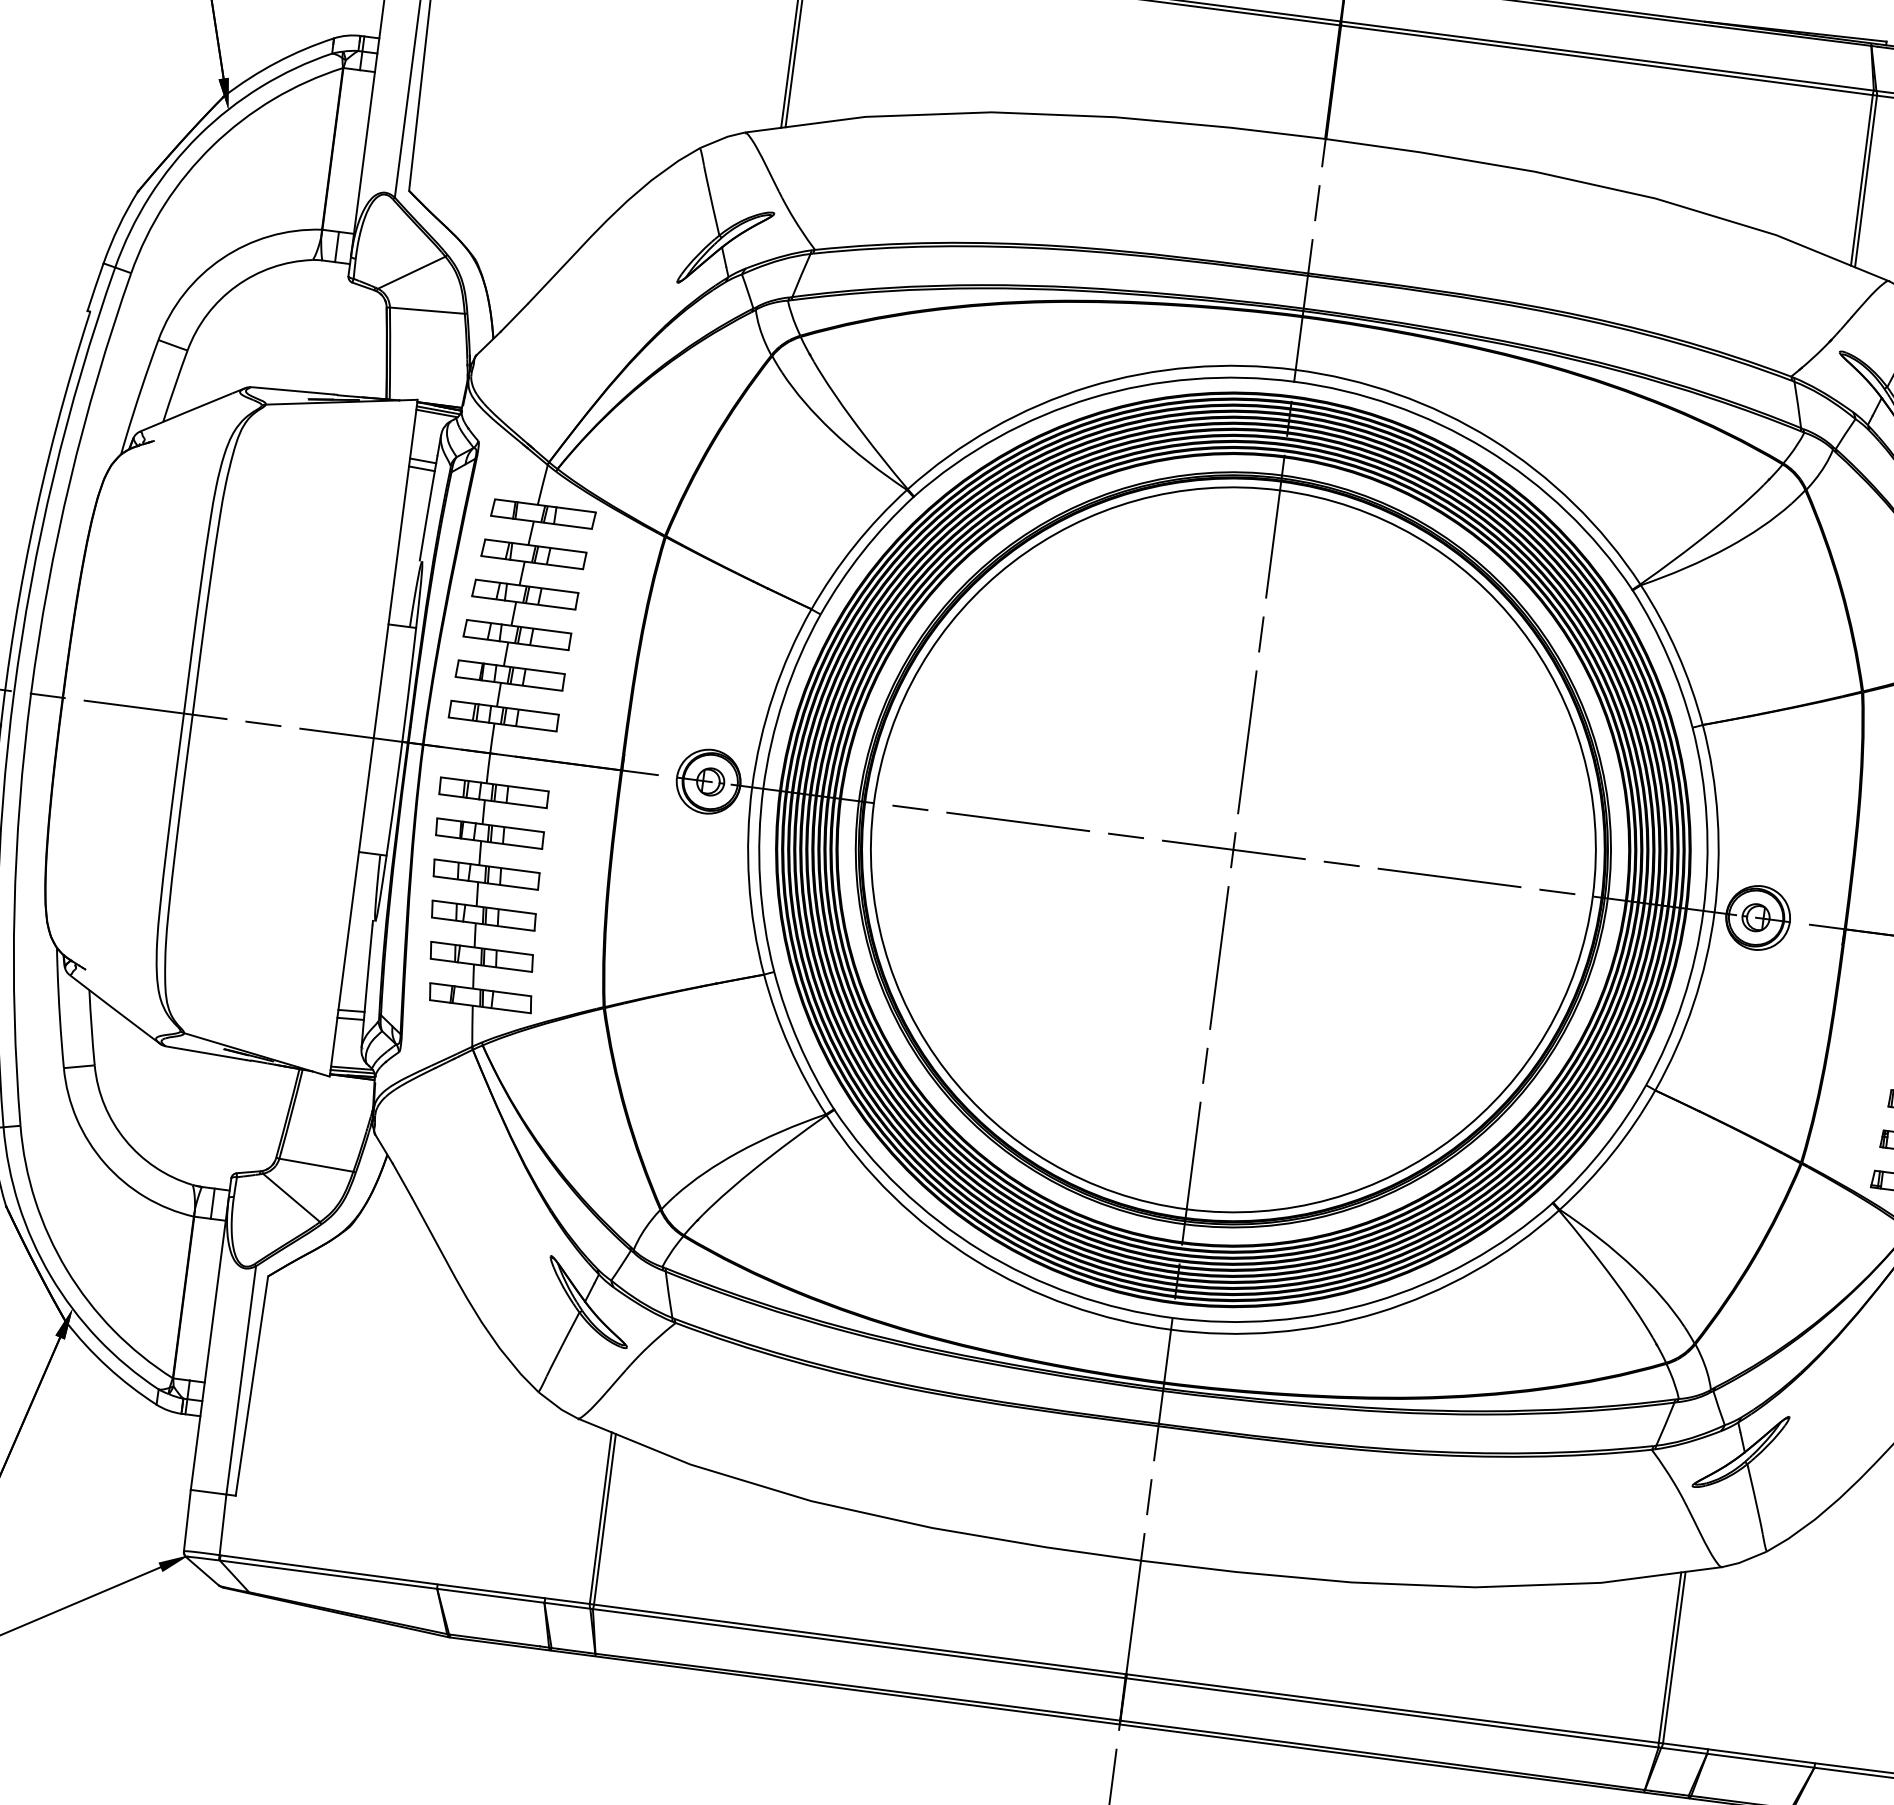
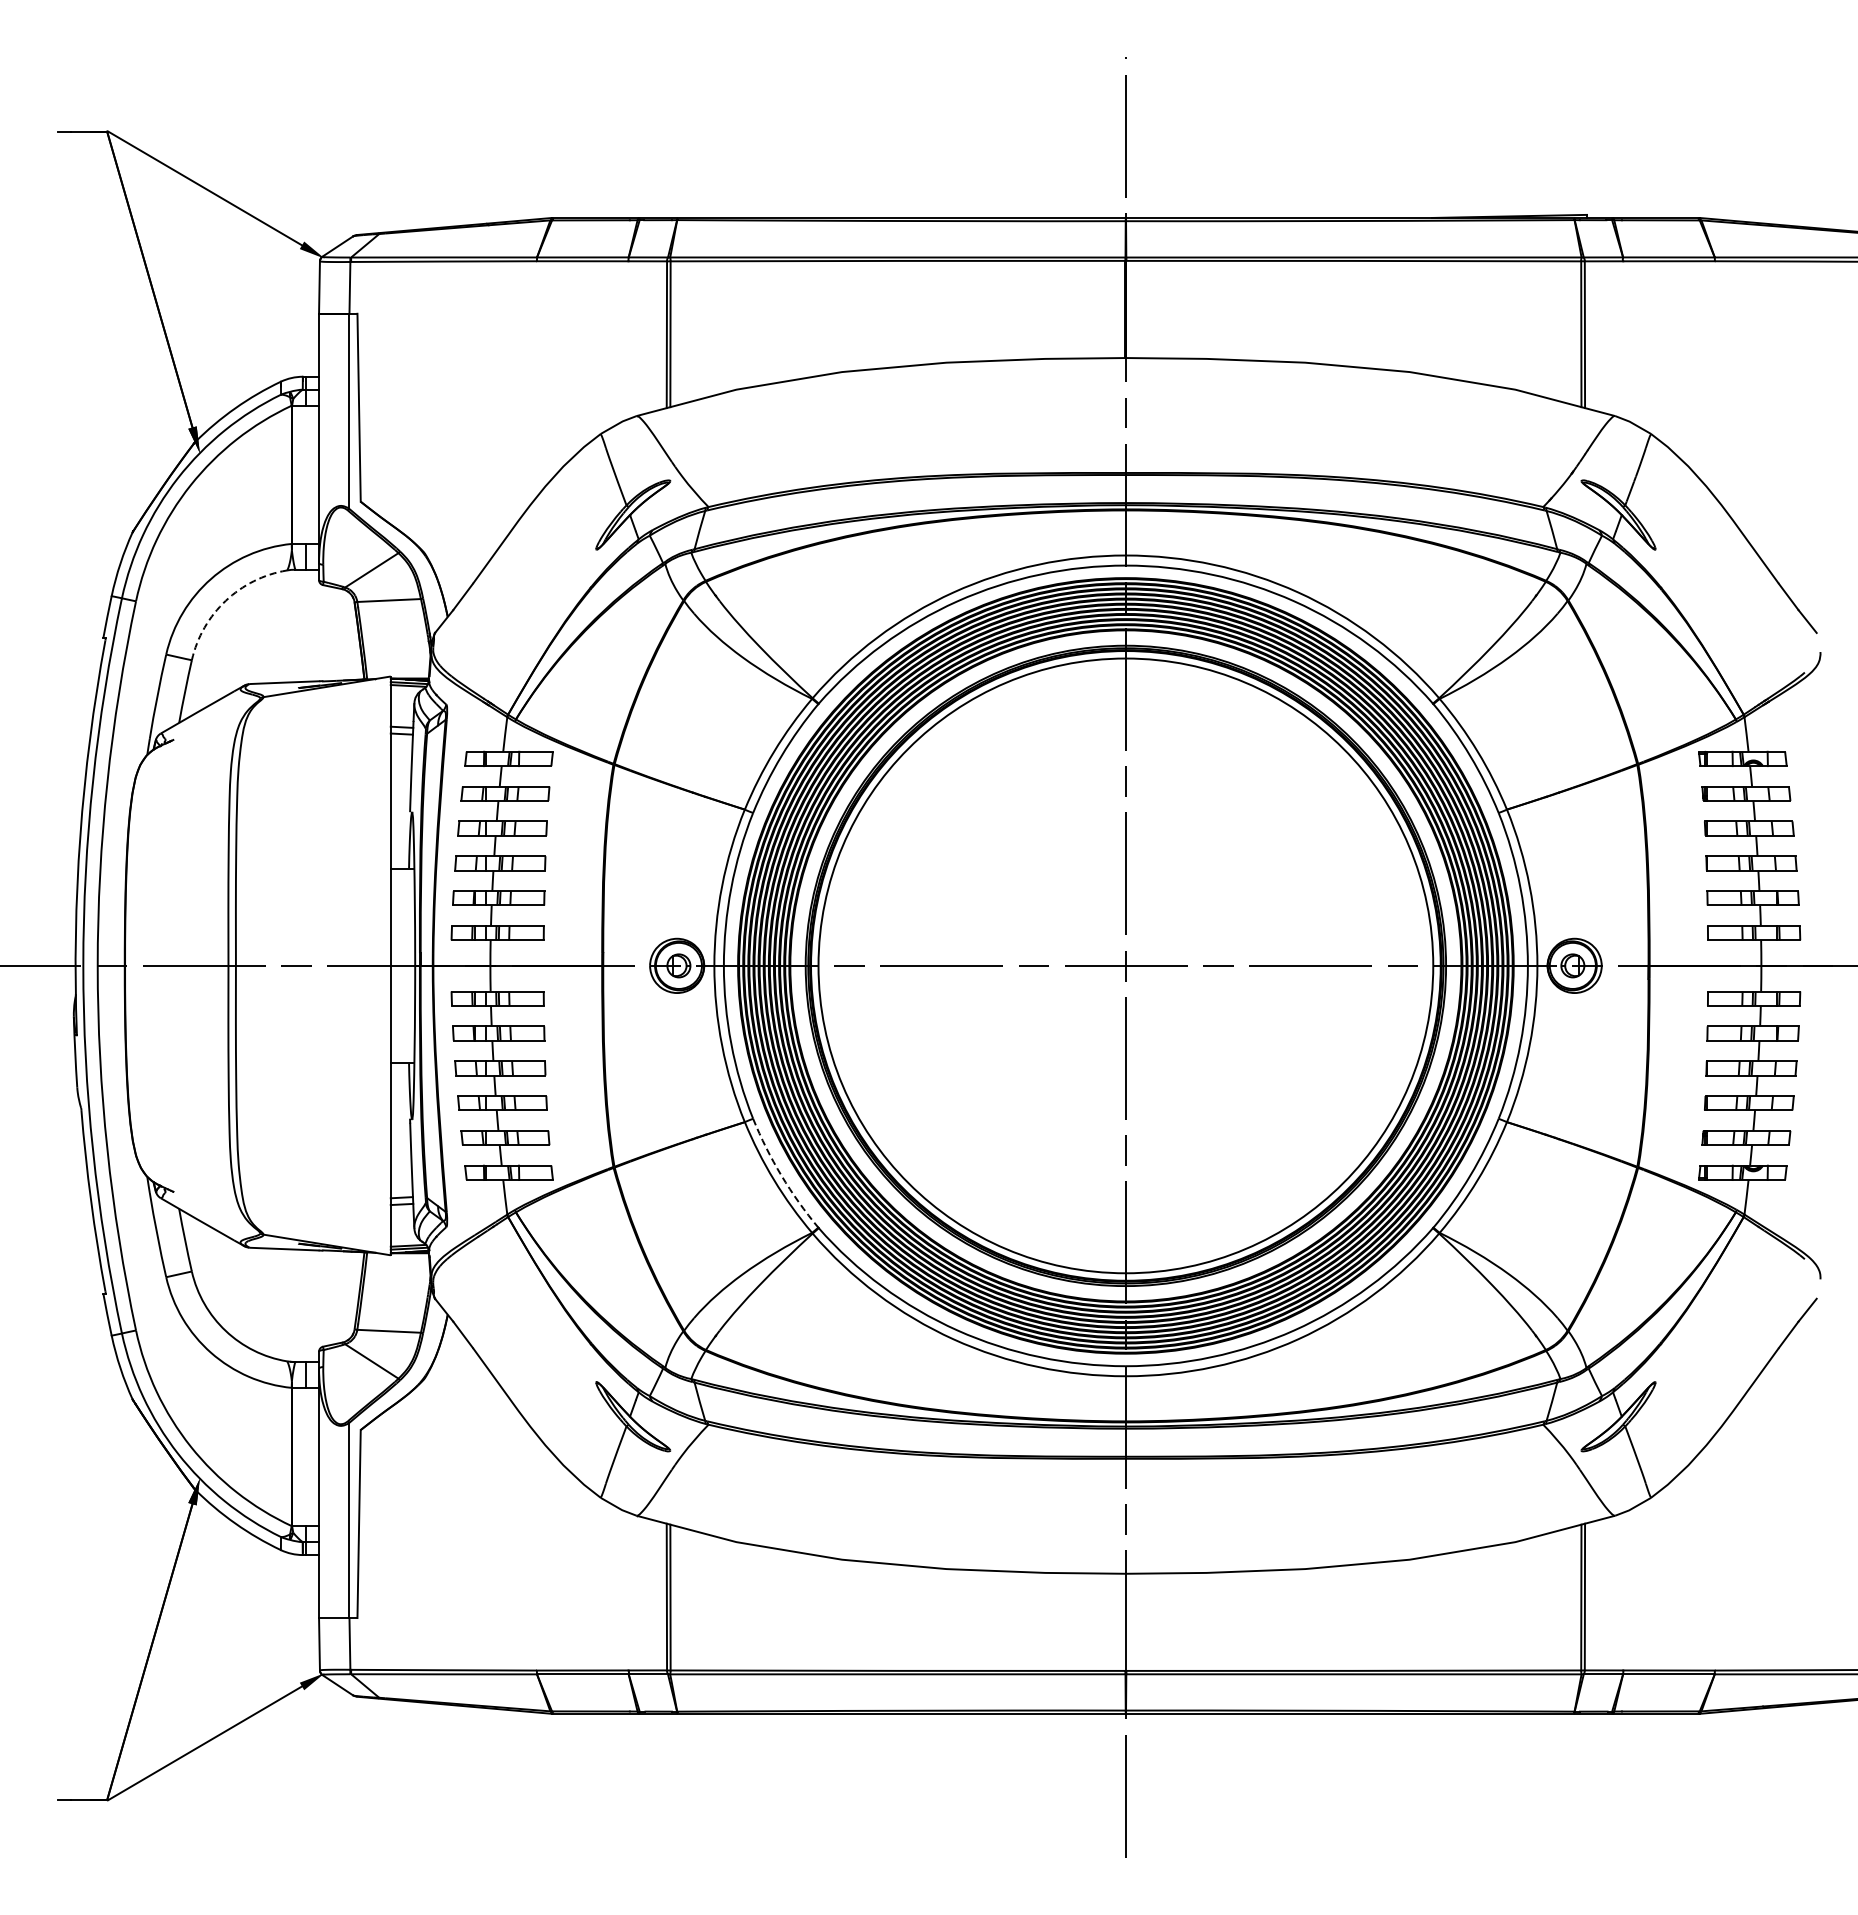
arc: (235, 285) -> (225, 600), solid -> dashed
arc: (798, 1042) -> (781, 1175), solid -> dashed

